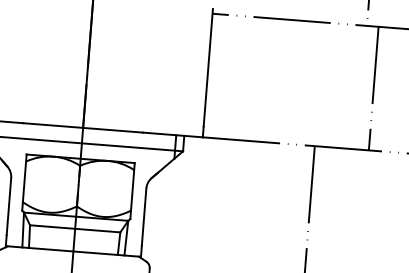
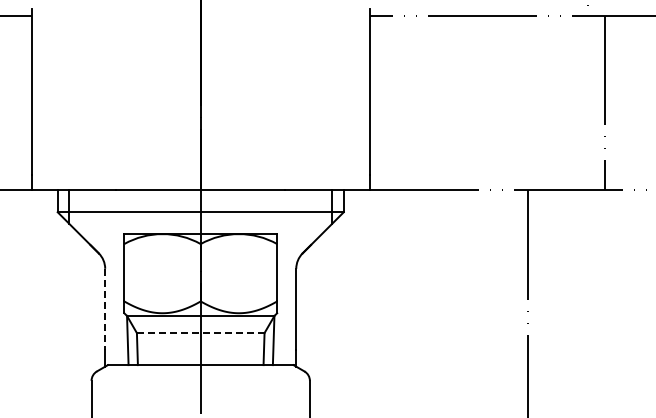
line: (9, 206) -> (105, 309), solid -> dashed
line: (74, 229) -> (200, 333), solid -> dashed

